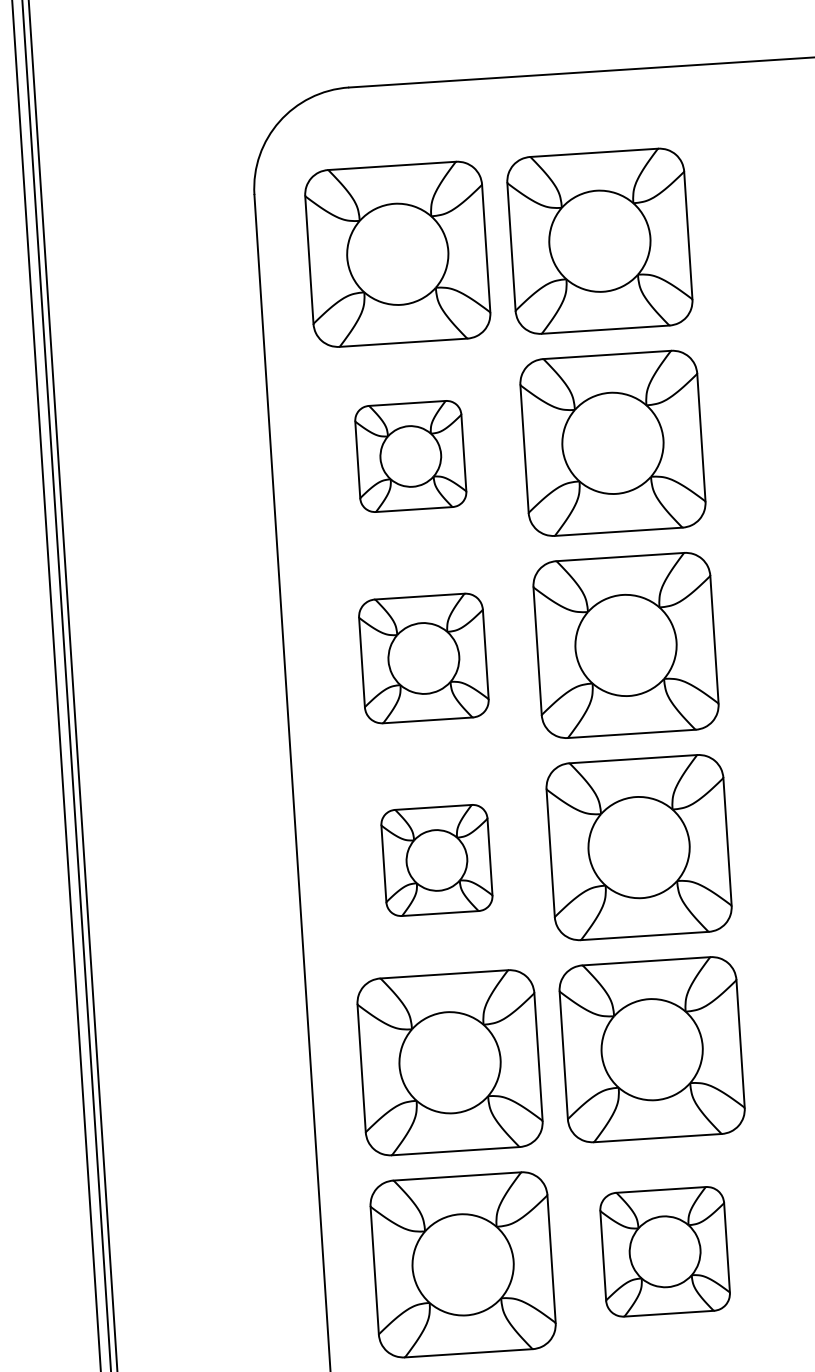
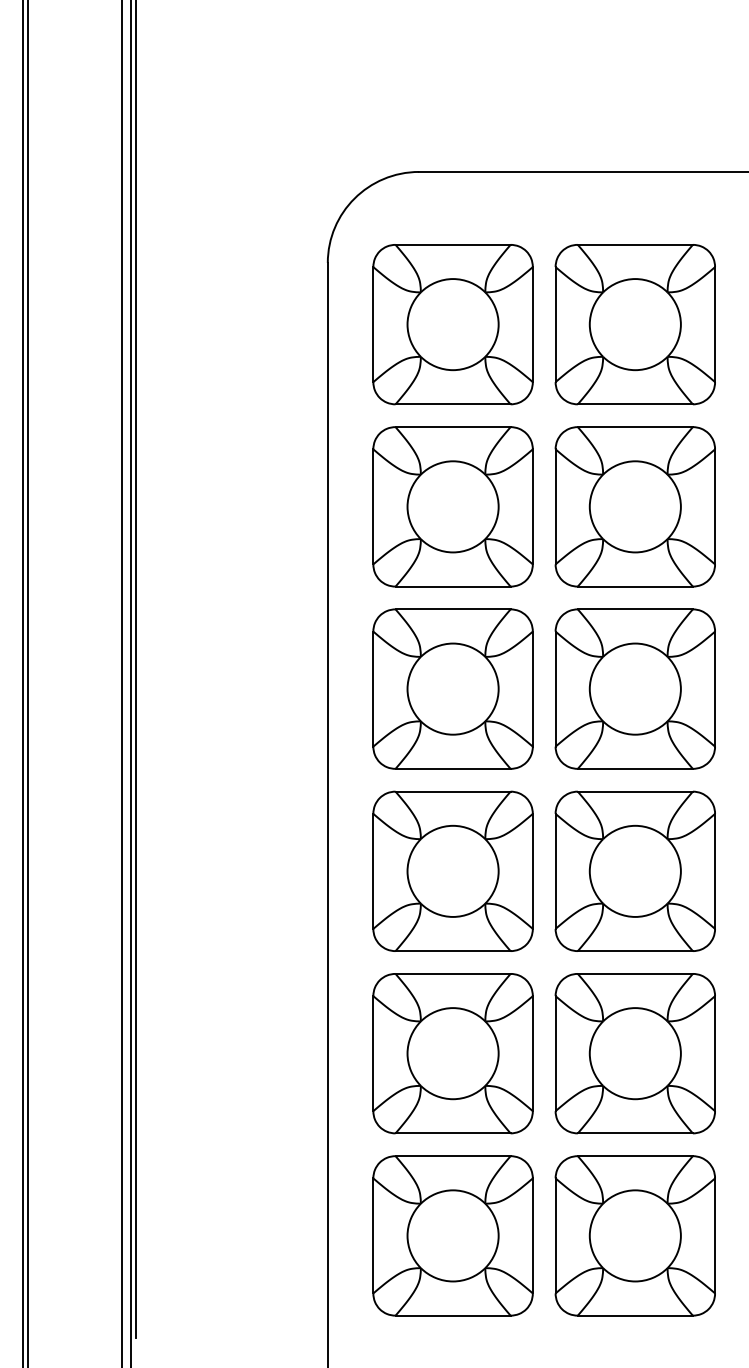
part: (410, 456) -> (452, 506), size x1.67
part: (423, 657) -> (452, 688), size x1.43
part: (436, 859) -> (452, 870), size x1.67
part: (664, 1251) -> (634, 1235), size x1.43

